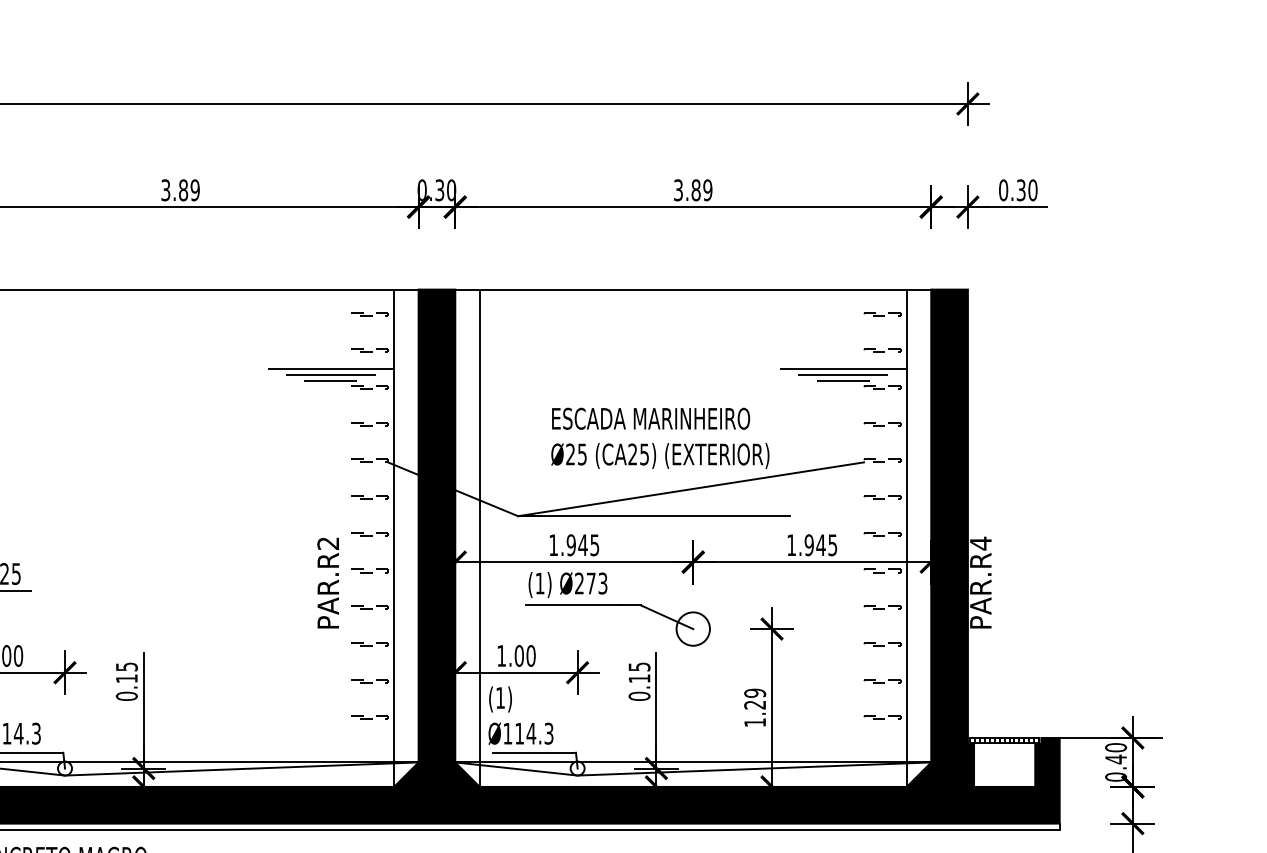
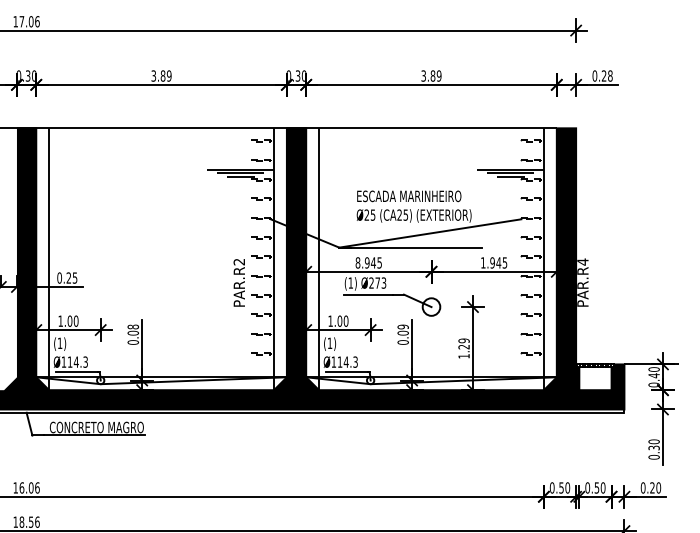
text: (1025, 189) -> (606, 75), 0.30 -> 0.28
text: (552, 544) -> (357, 262), 1.945 -> 8.945
text: (125, 671) -> (132, 329), 0.15 -> 0.08
text: (638, 671) -> (402, 329), 0.15 -> 0.09

